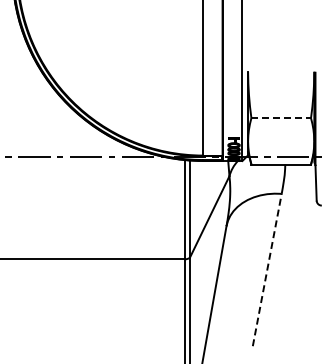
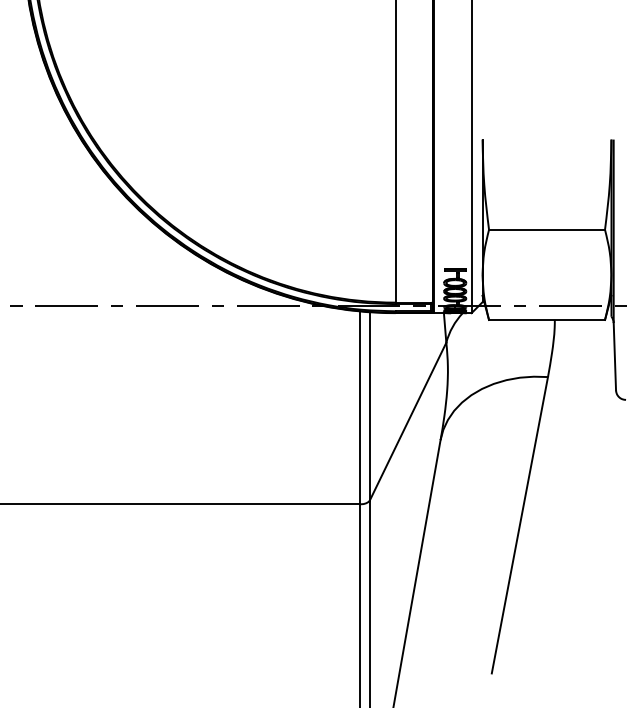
line: (281, 118) -> (547, 230), dashed -> solid
line: (267, 270) -> (520, 526), dashed -> solid

